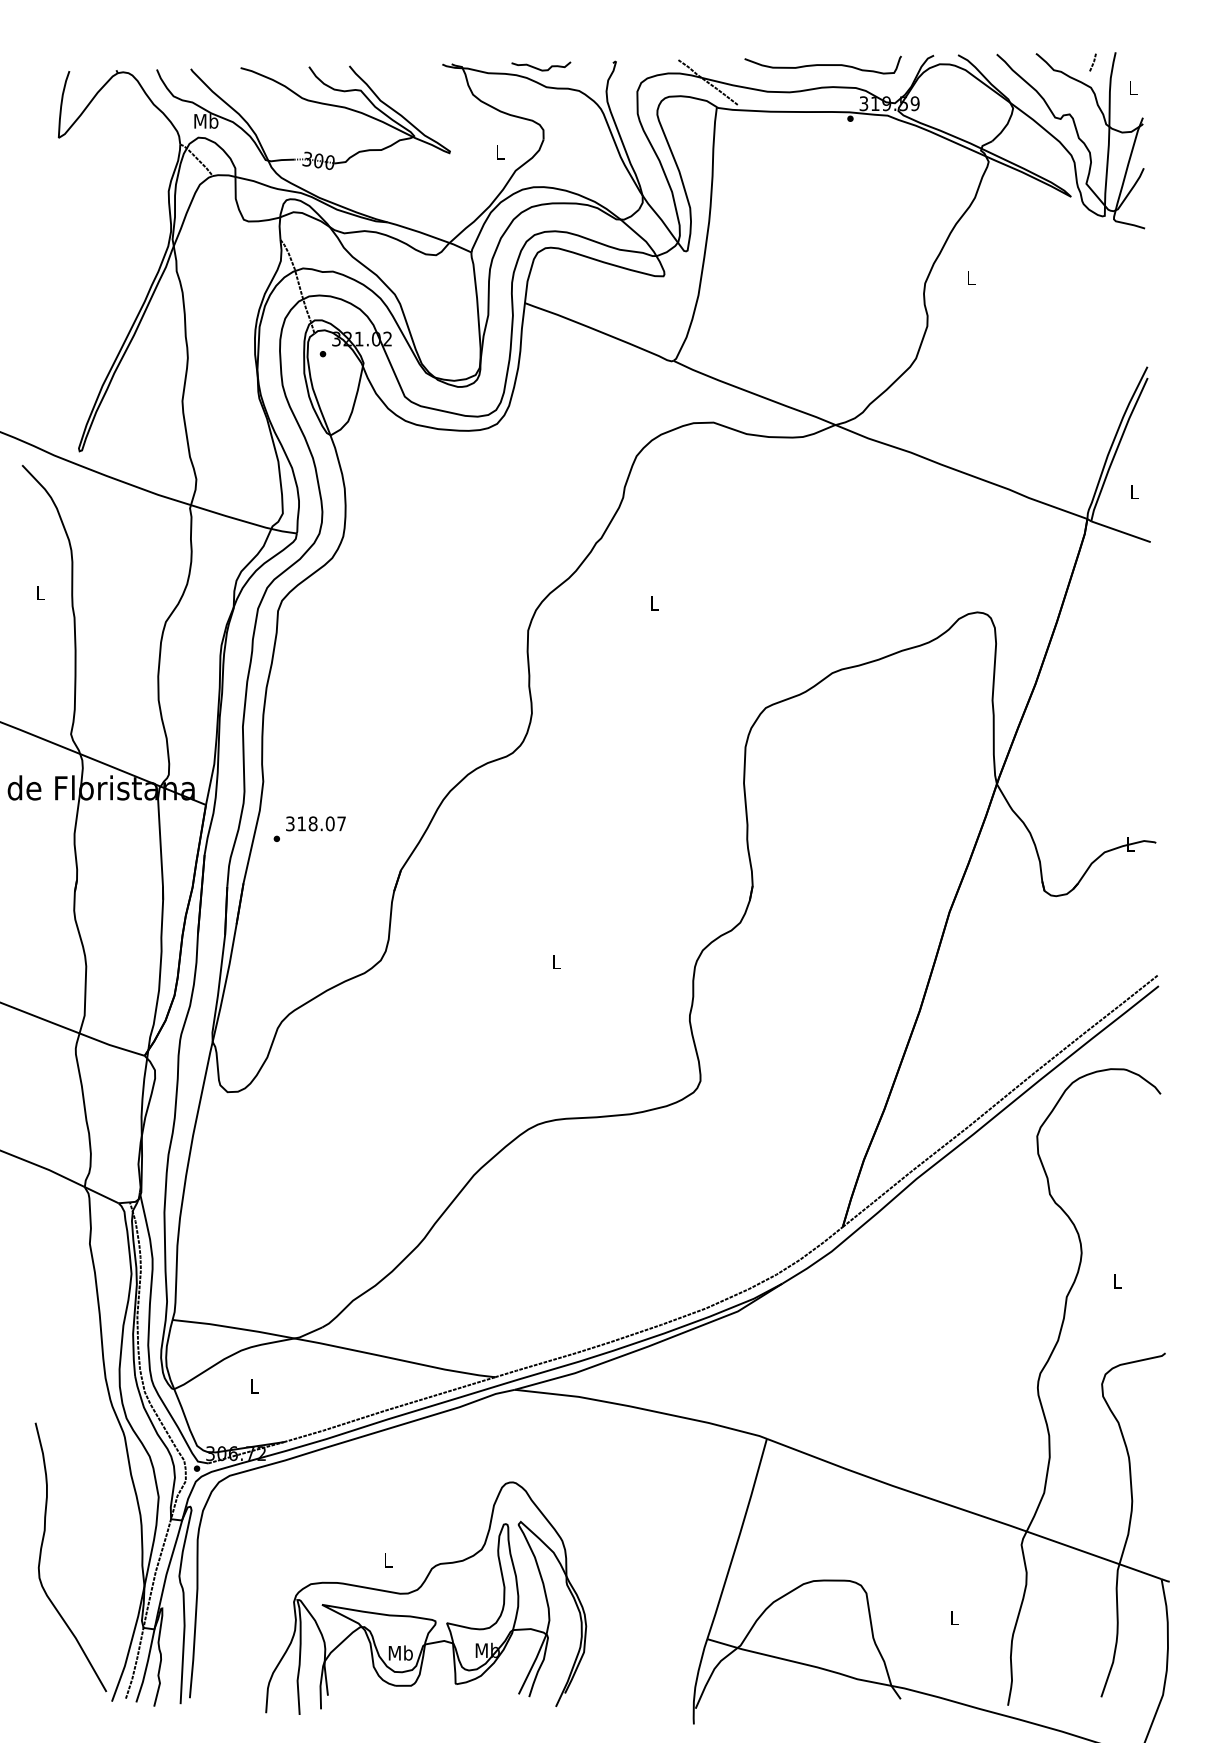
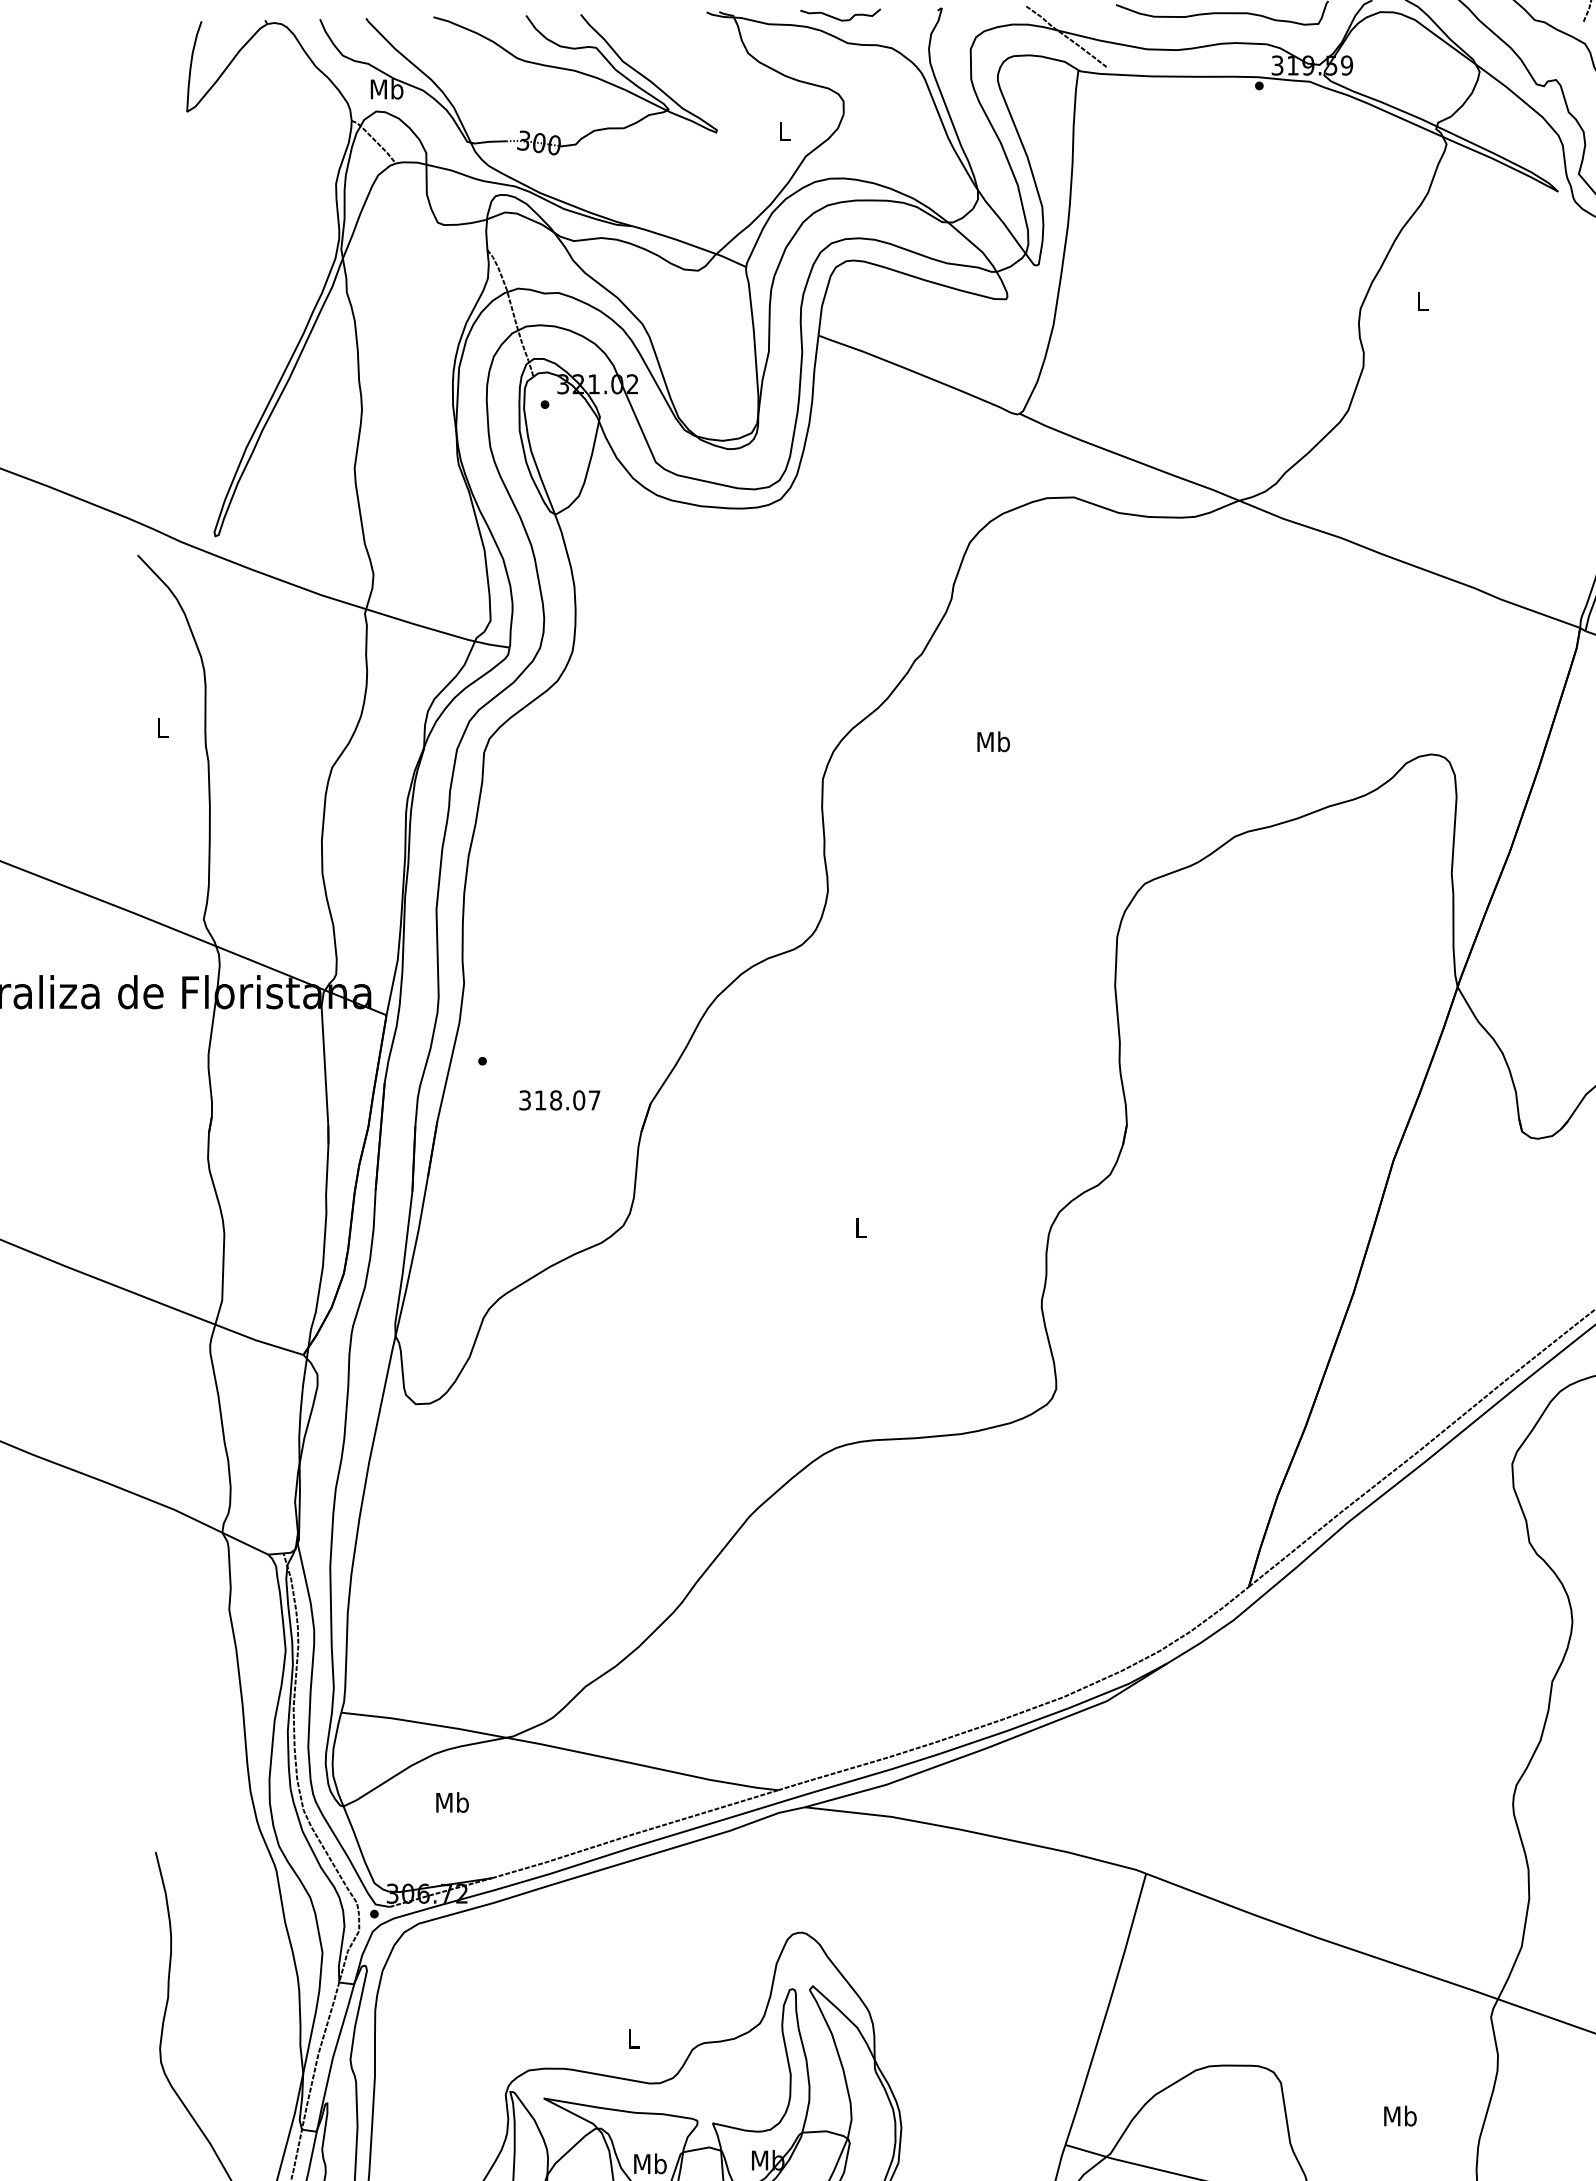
text: (654, 602) -> (993, 741), L -> Mb
text: (315, 823) -> (559, 1099), moved
text: (254, 1385) -> (452, 1801), L -> Mb
text: (954, 1617) -> (1400, 2115), L -> Mb

